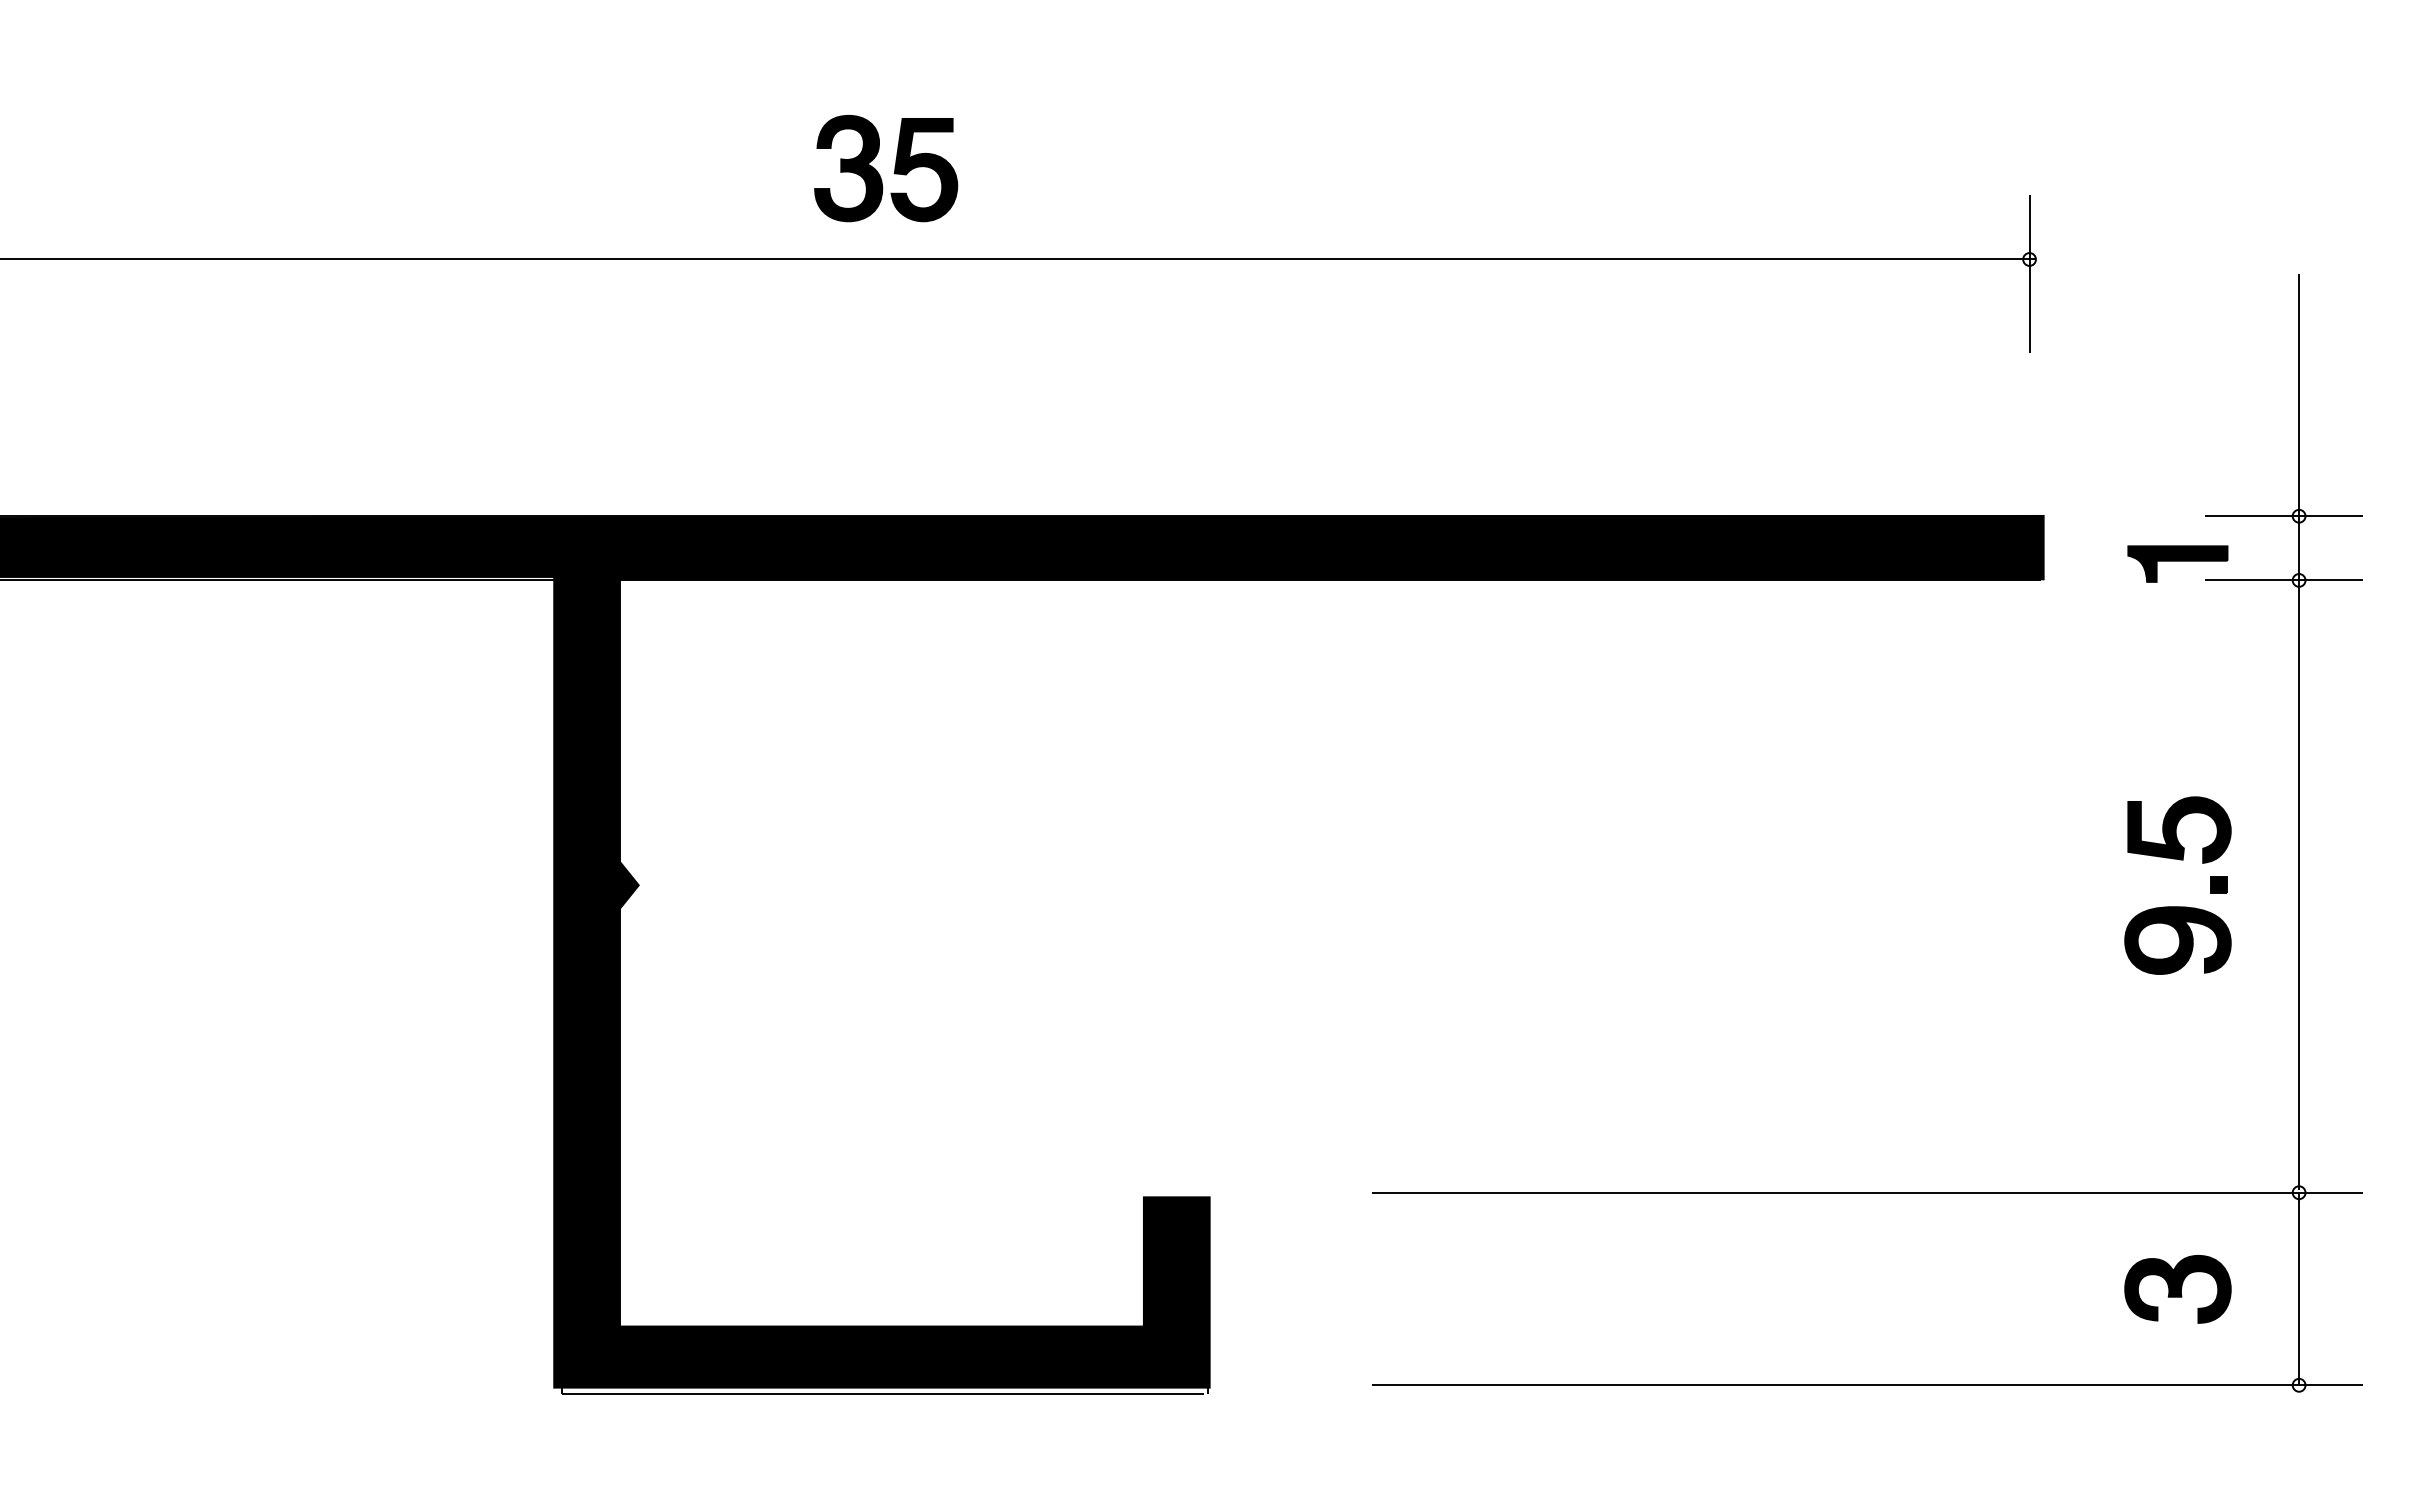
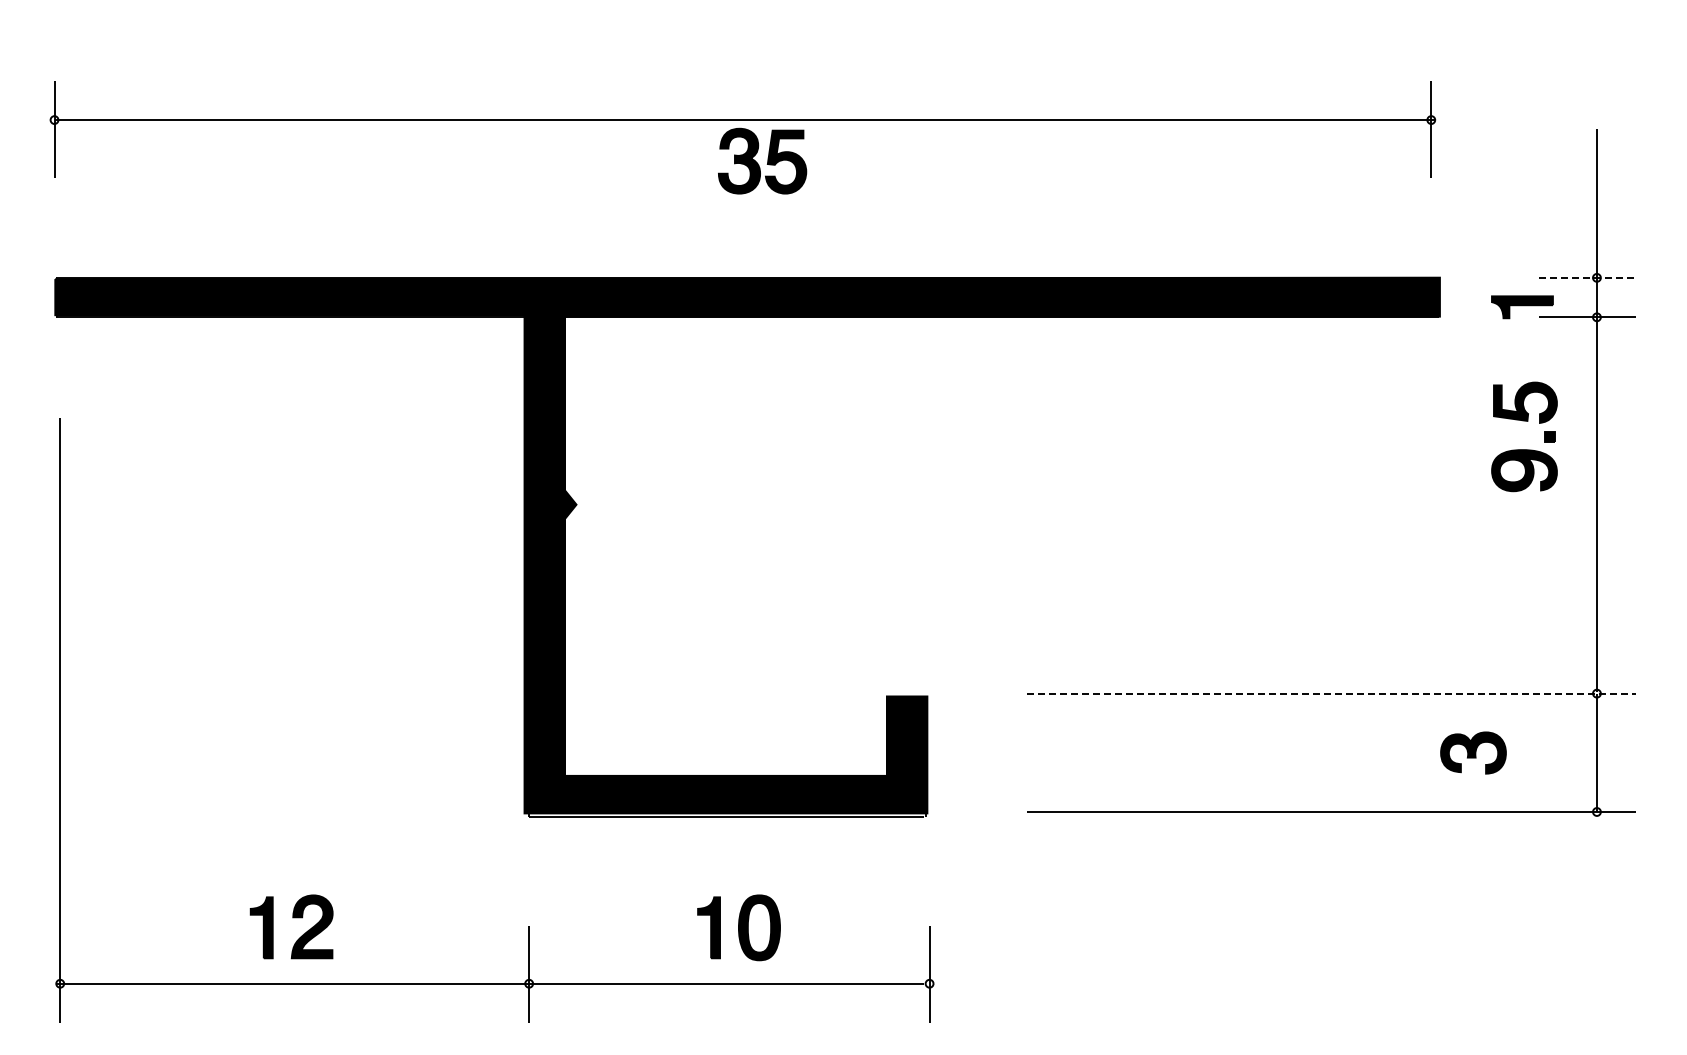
part: (886, 167) -> (762, 160), moved
line: (2283, 515) -> (1587, 277), solid -> dashed
part: (2177, 906) -> (1524, 449), moved
line: (1867, 1192) -> (1331, 693), solid -> dashed
part: (2177, 1288) -> (1473, 752), moved

